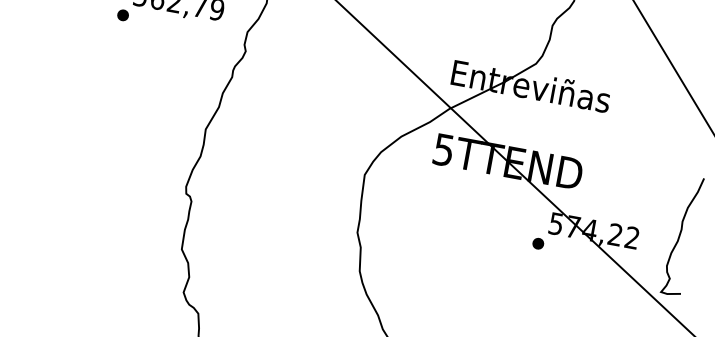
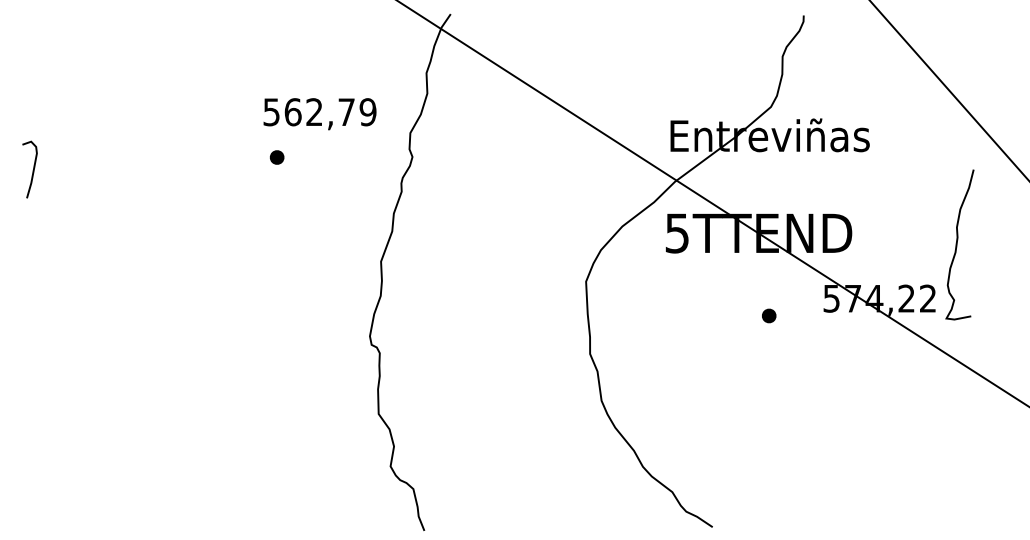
part: (123, 15) -> (277, 157), moved
curve: (680, 235) -> (957, 244), moved
part: (538, 243) -> (769, 315), moved

